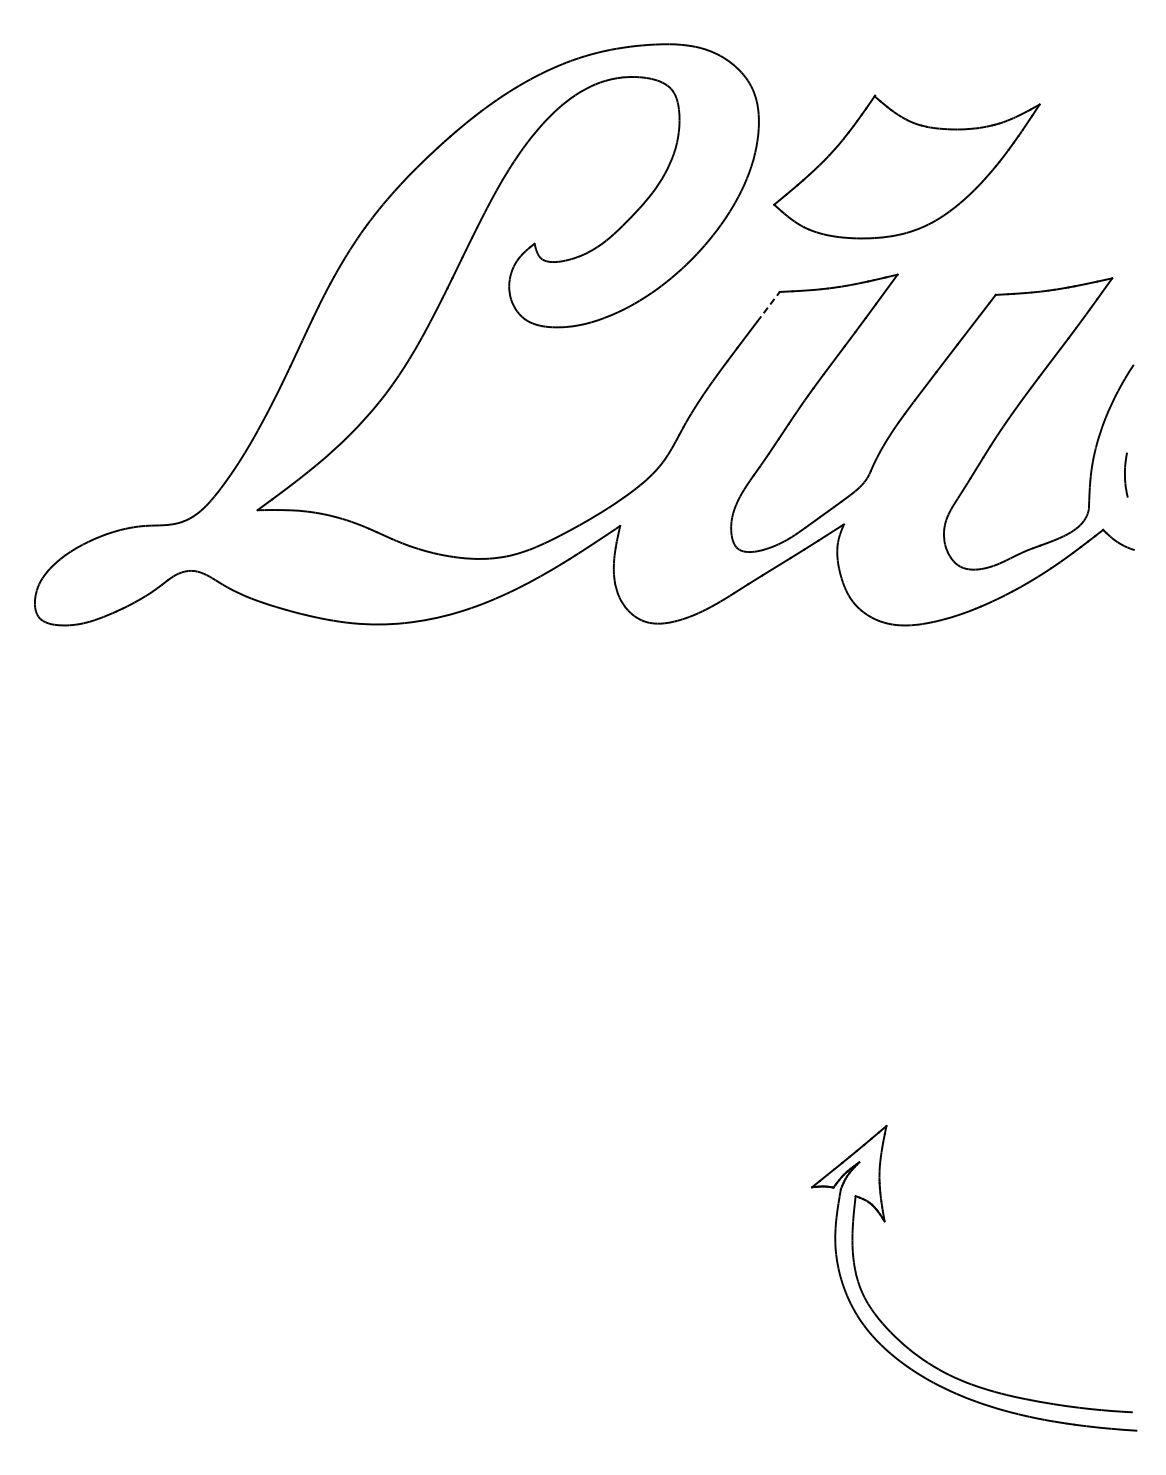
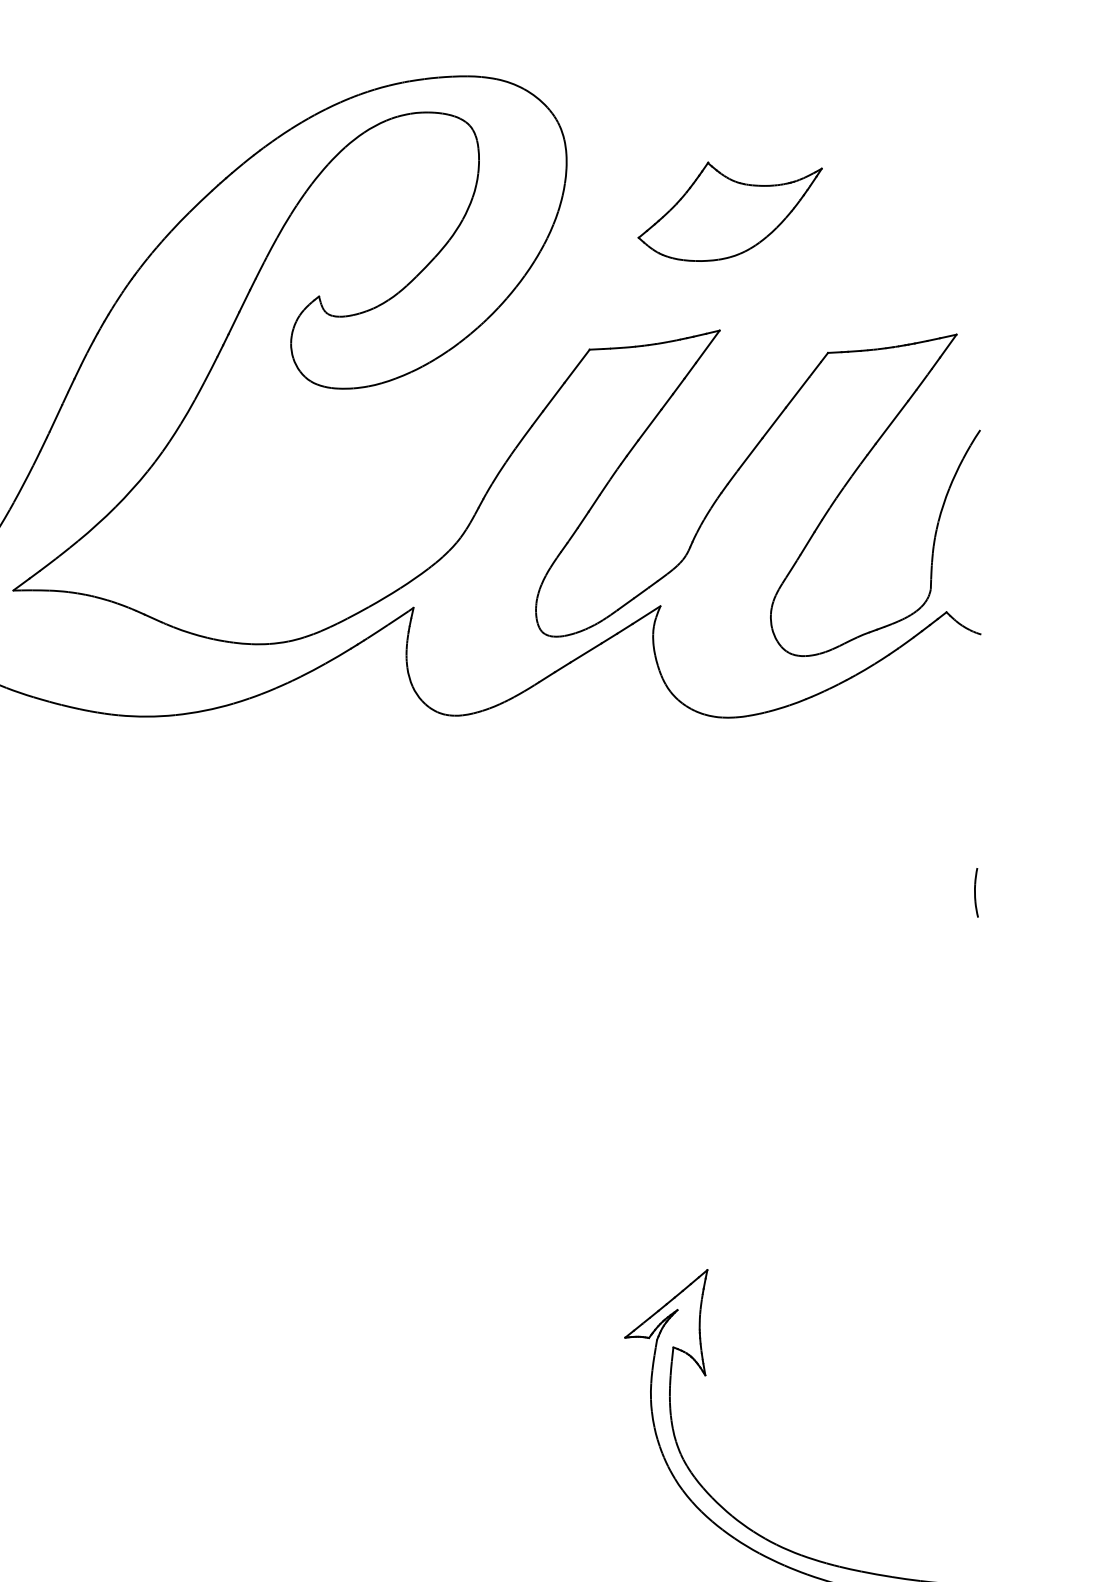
part: (907, 166) -> (730, 211), size x0.62
line: (768, 306) -> (577, 365), dashed -> solid
part: (1126, 474) -> (976, 892), moved

